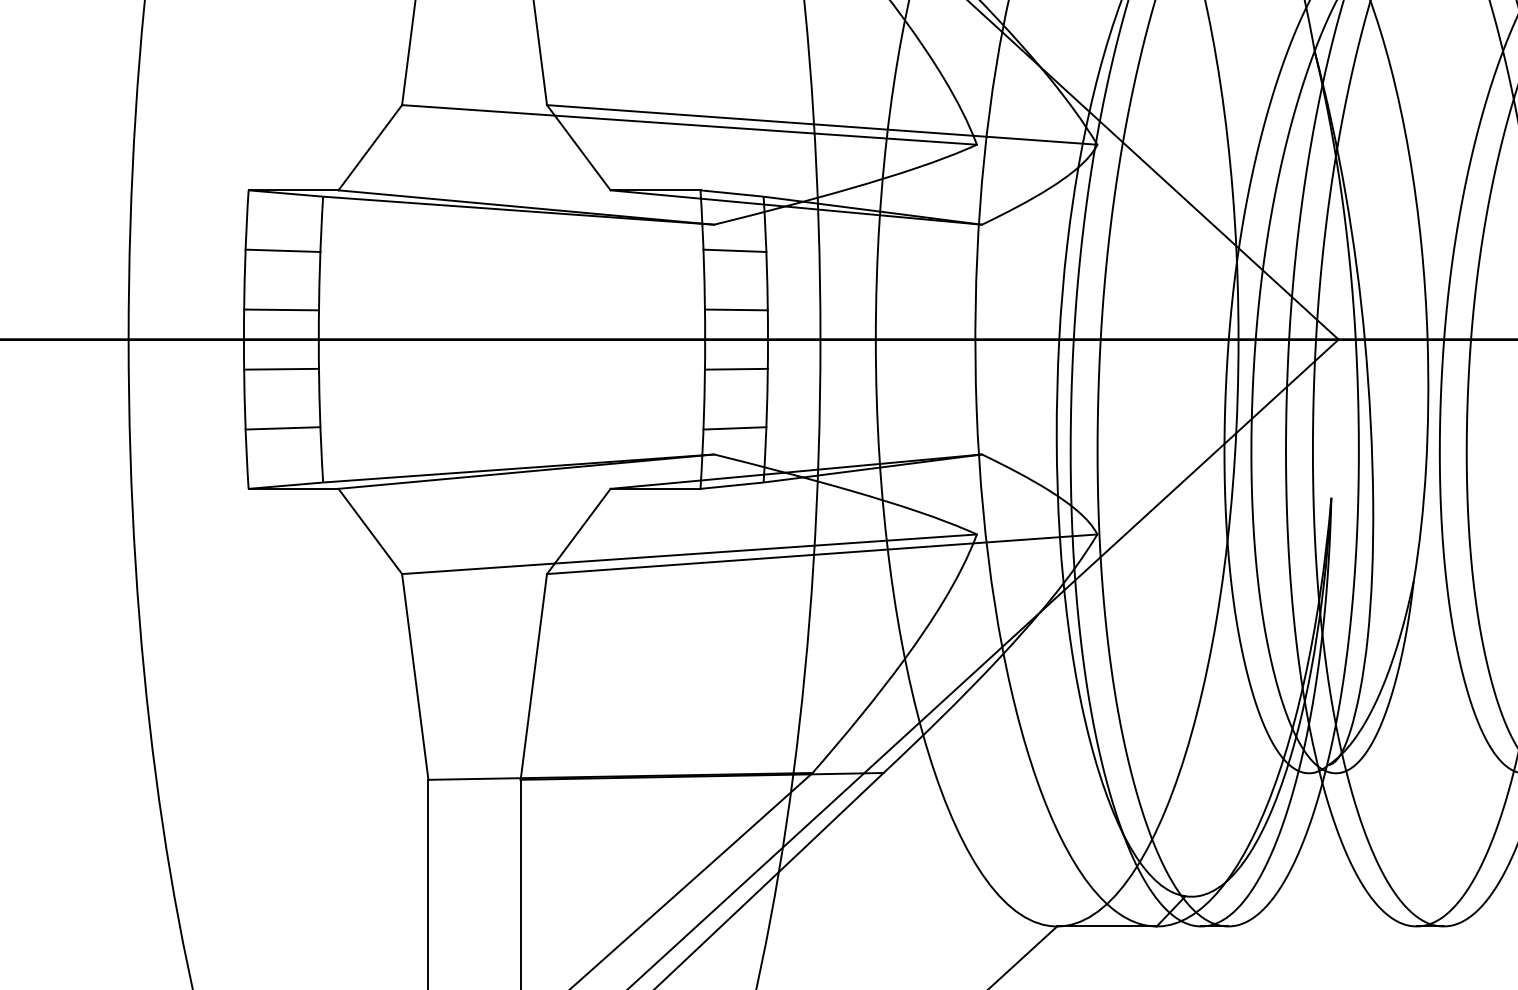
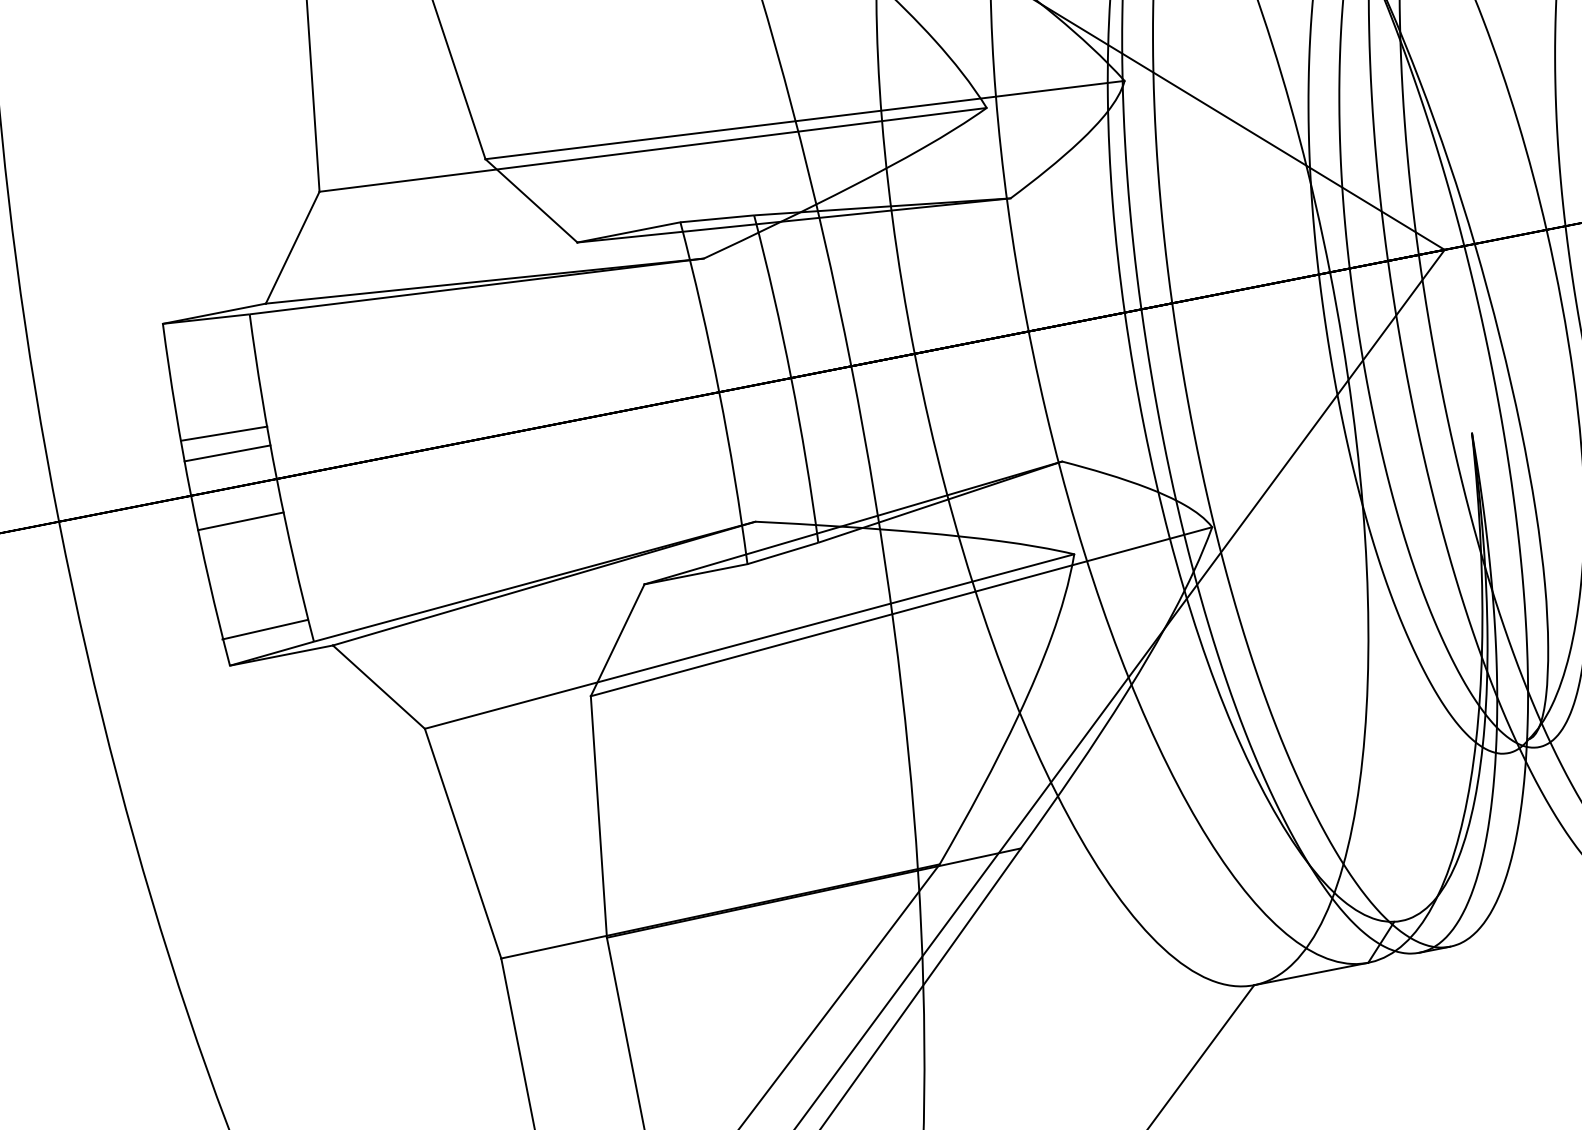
line: (282, 250) -> (223, 433), moved
line: (734, 250) -> (732, 283), removed
line: (735, 309) -> (747, 350), removed
line: (735, 368) -> (760, 418), removed
line: (282, 428) -> (264, 629), moved
line: (734, 428) -> (772, 487), removed

